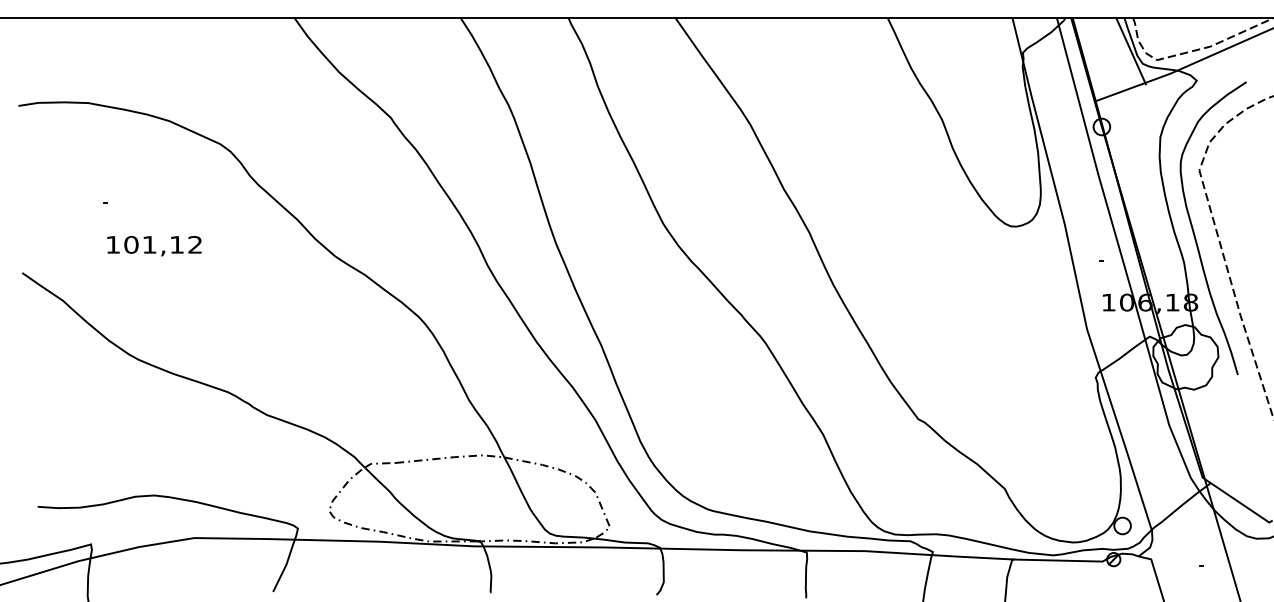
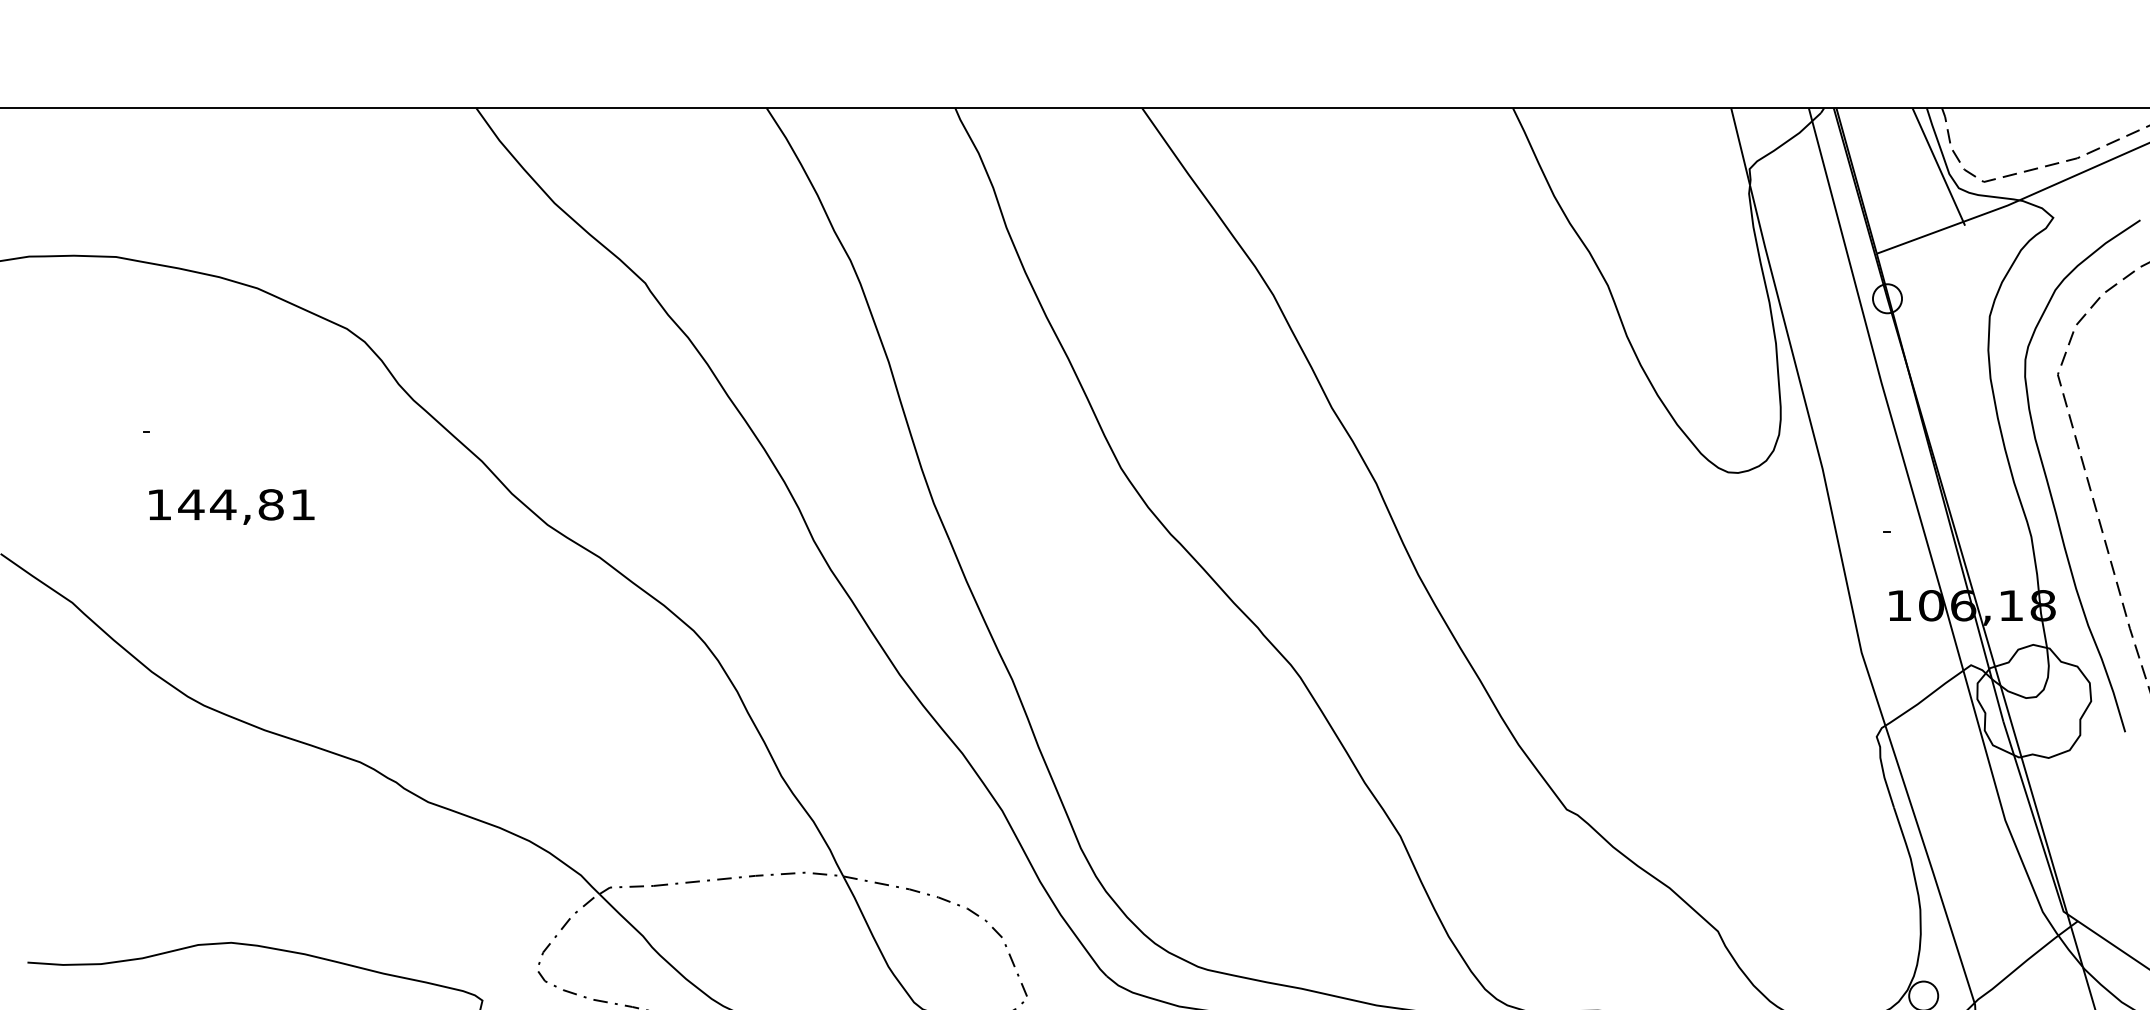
text: (162, 244) -> (245, 504), 101,12 -> 144,81

